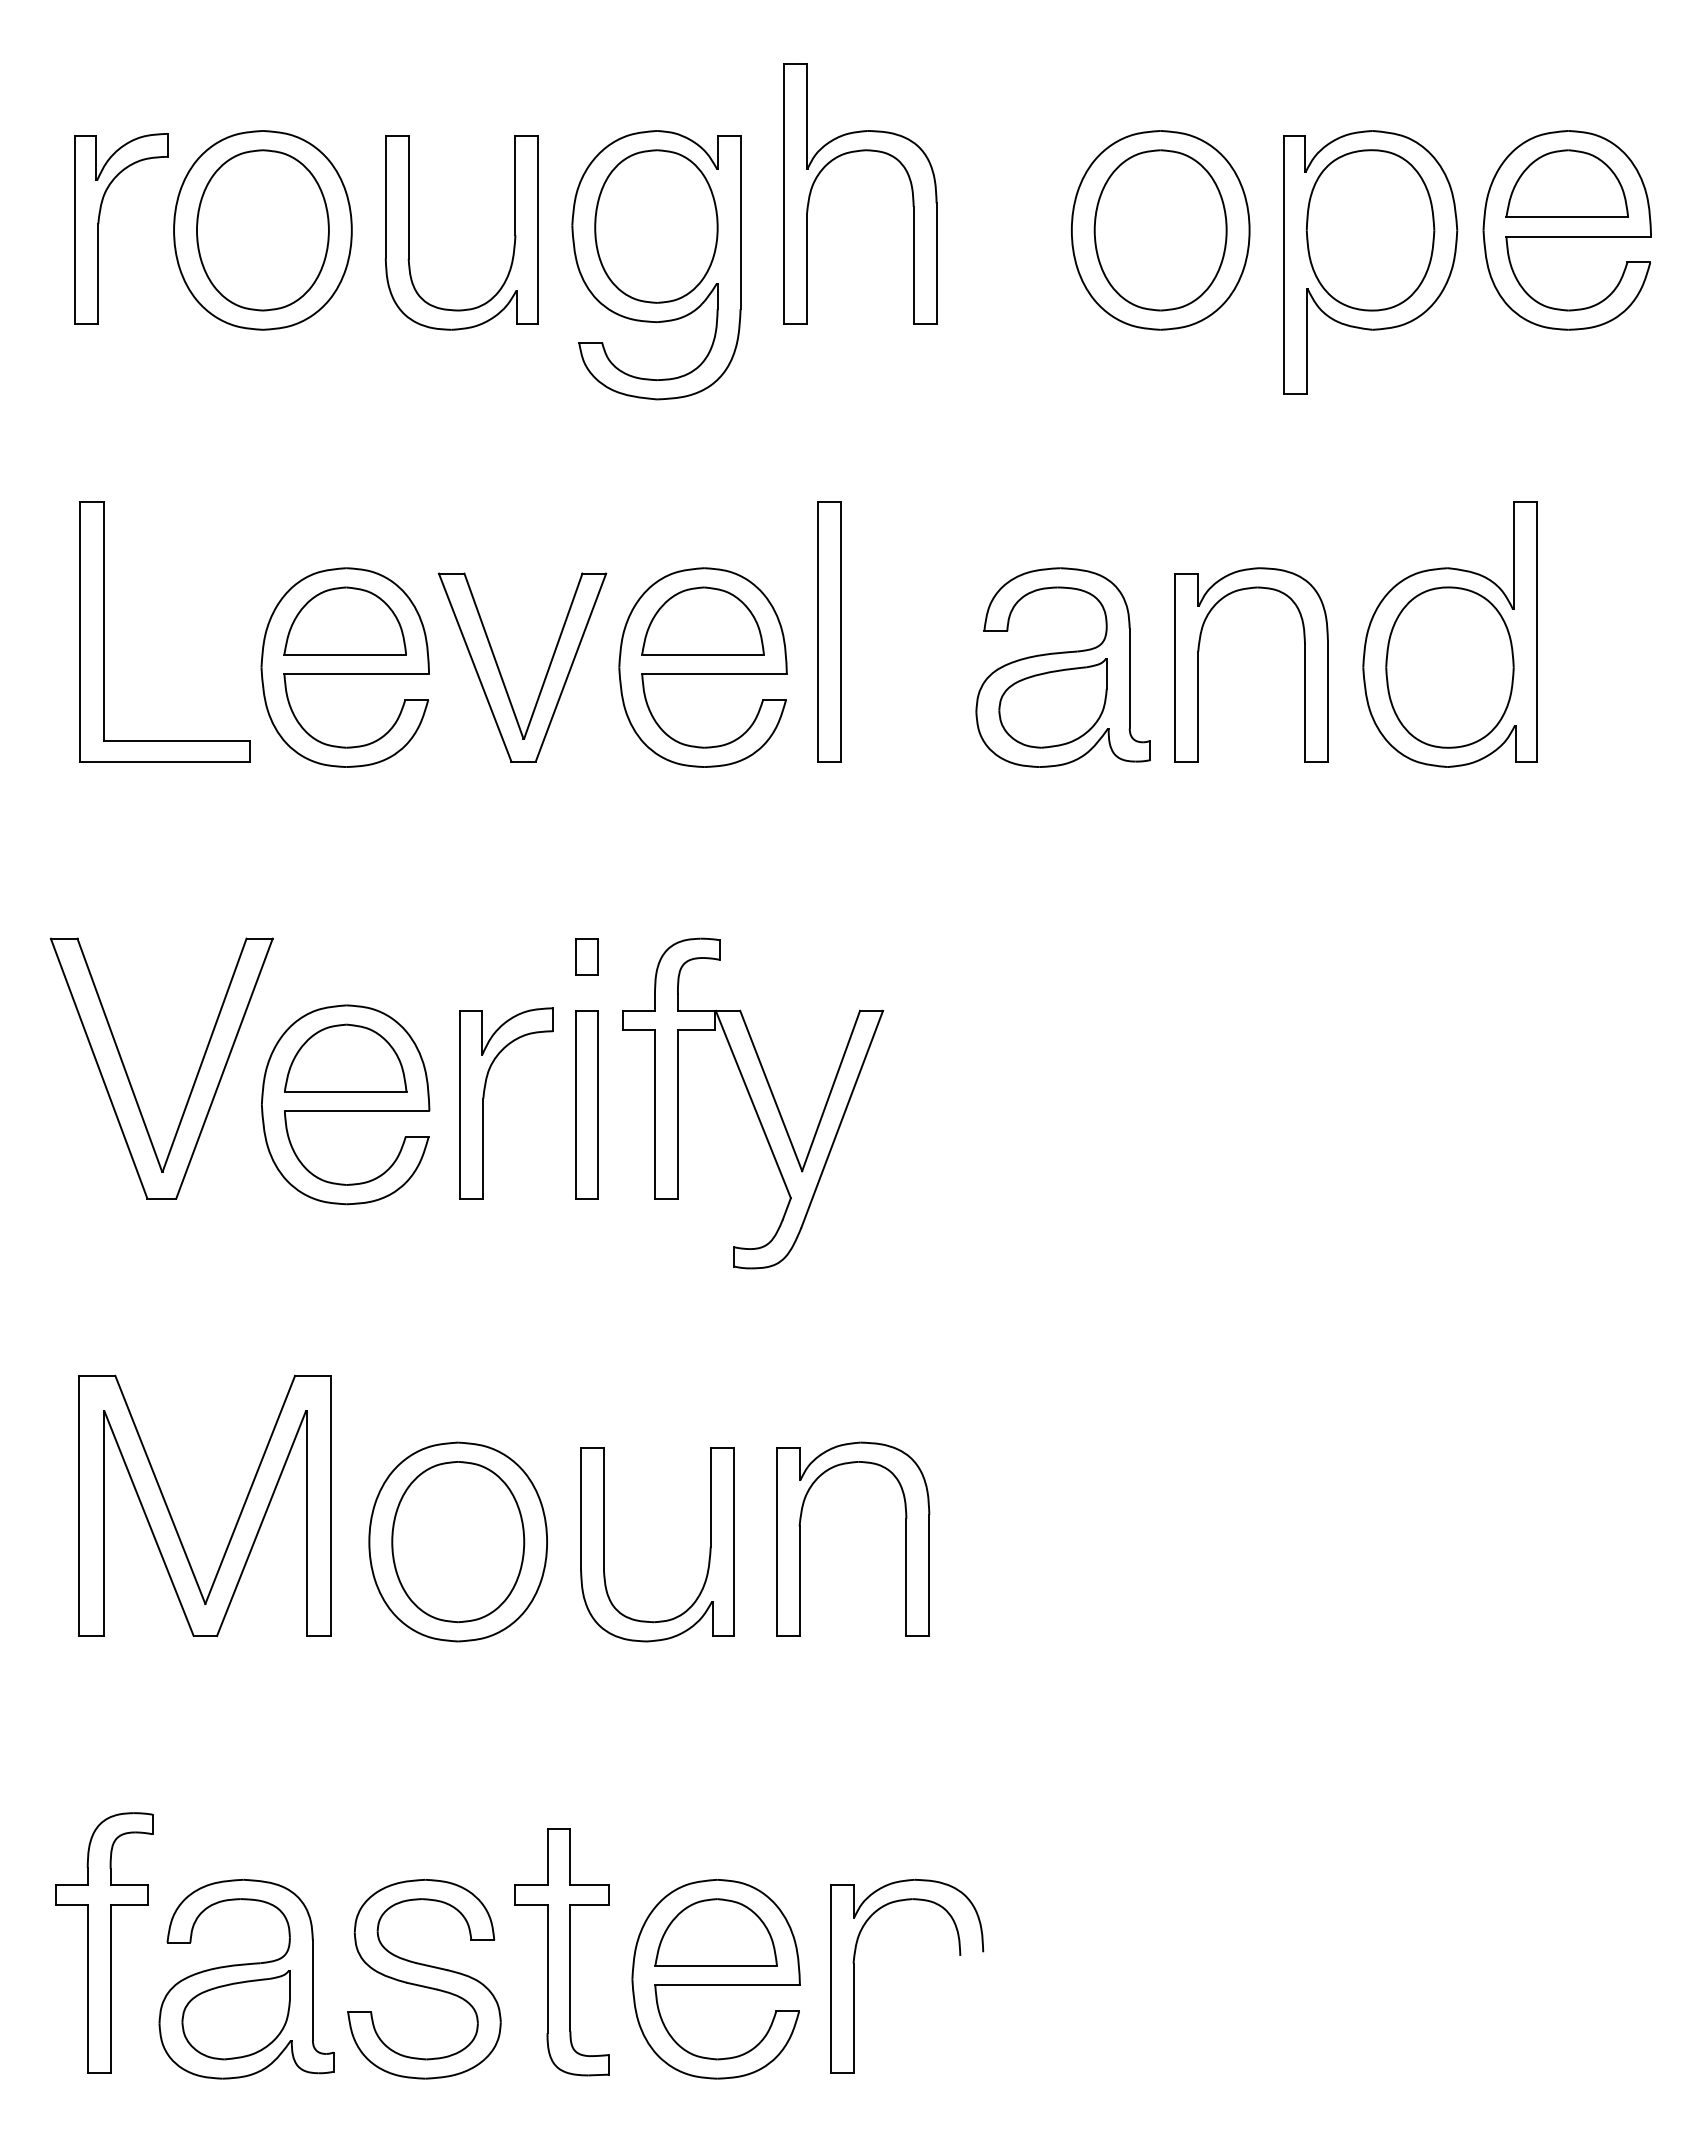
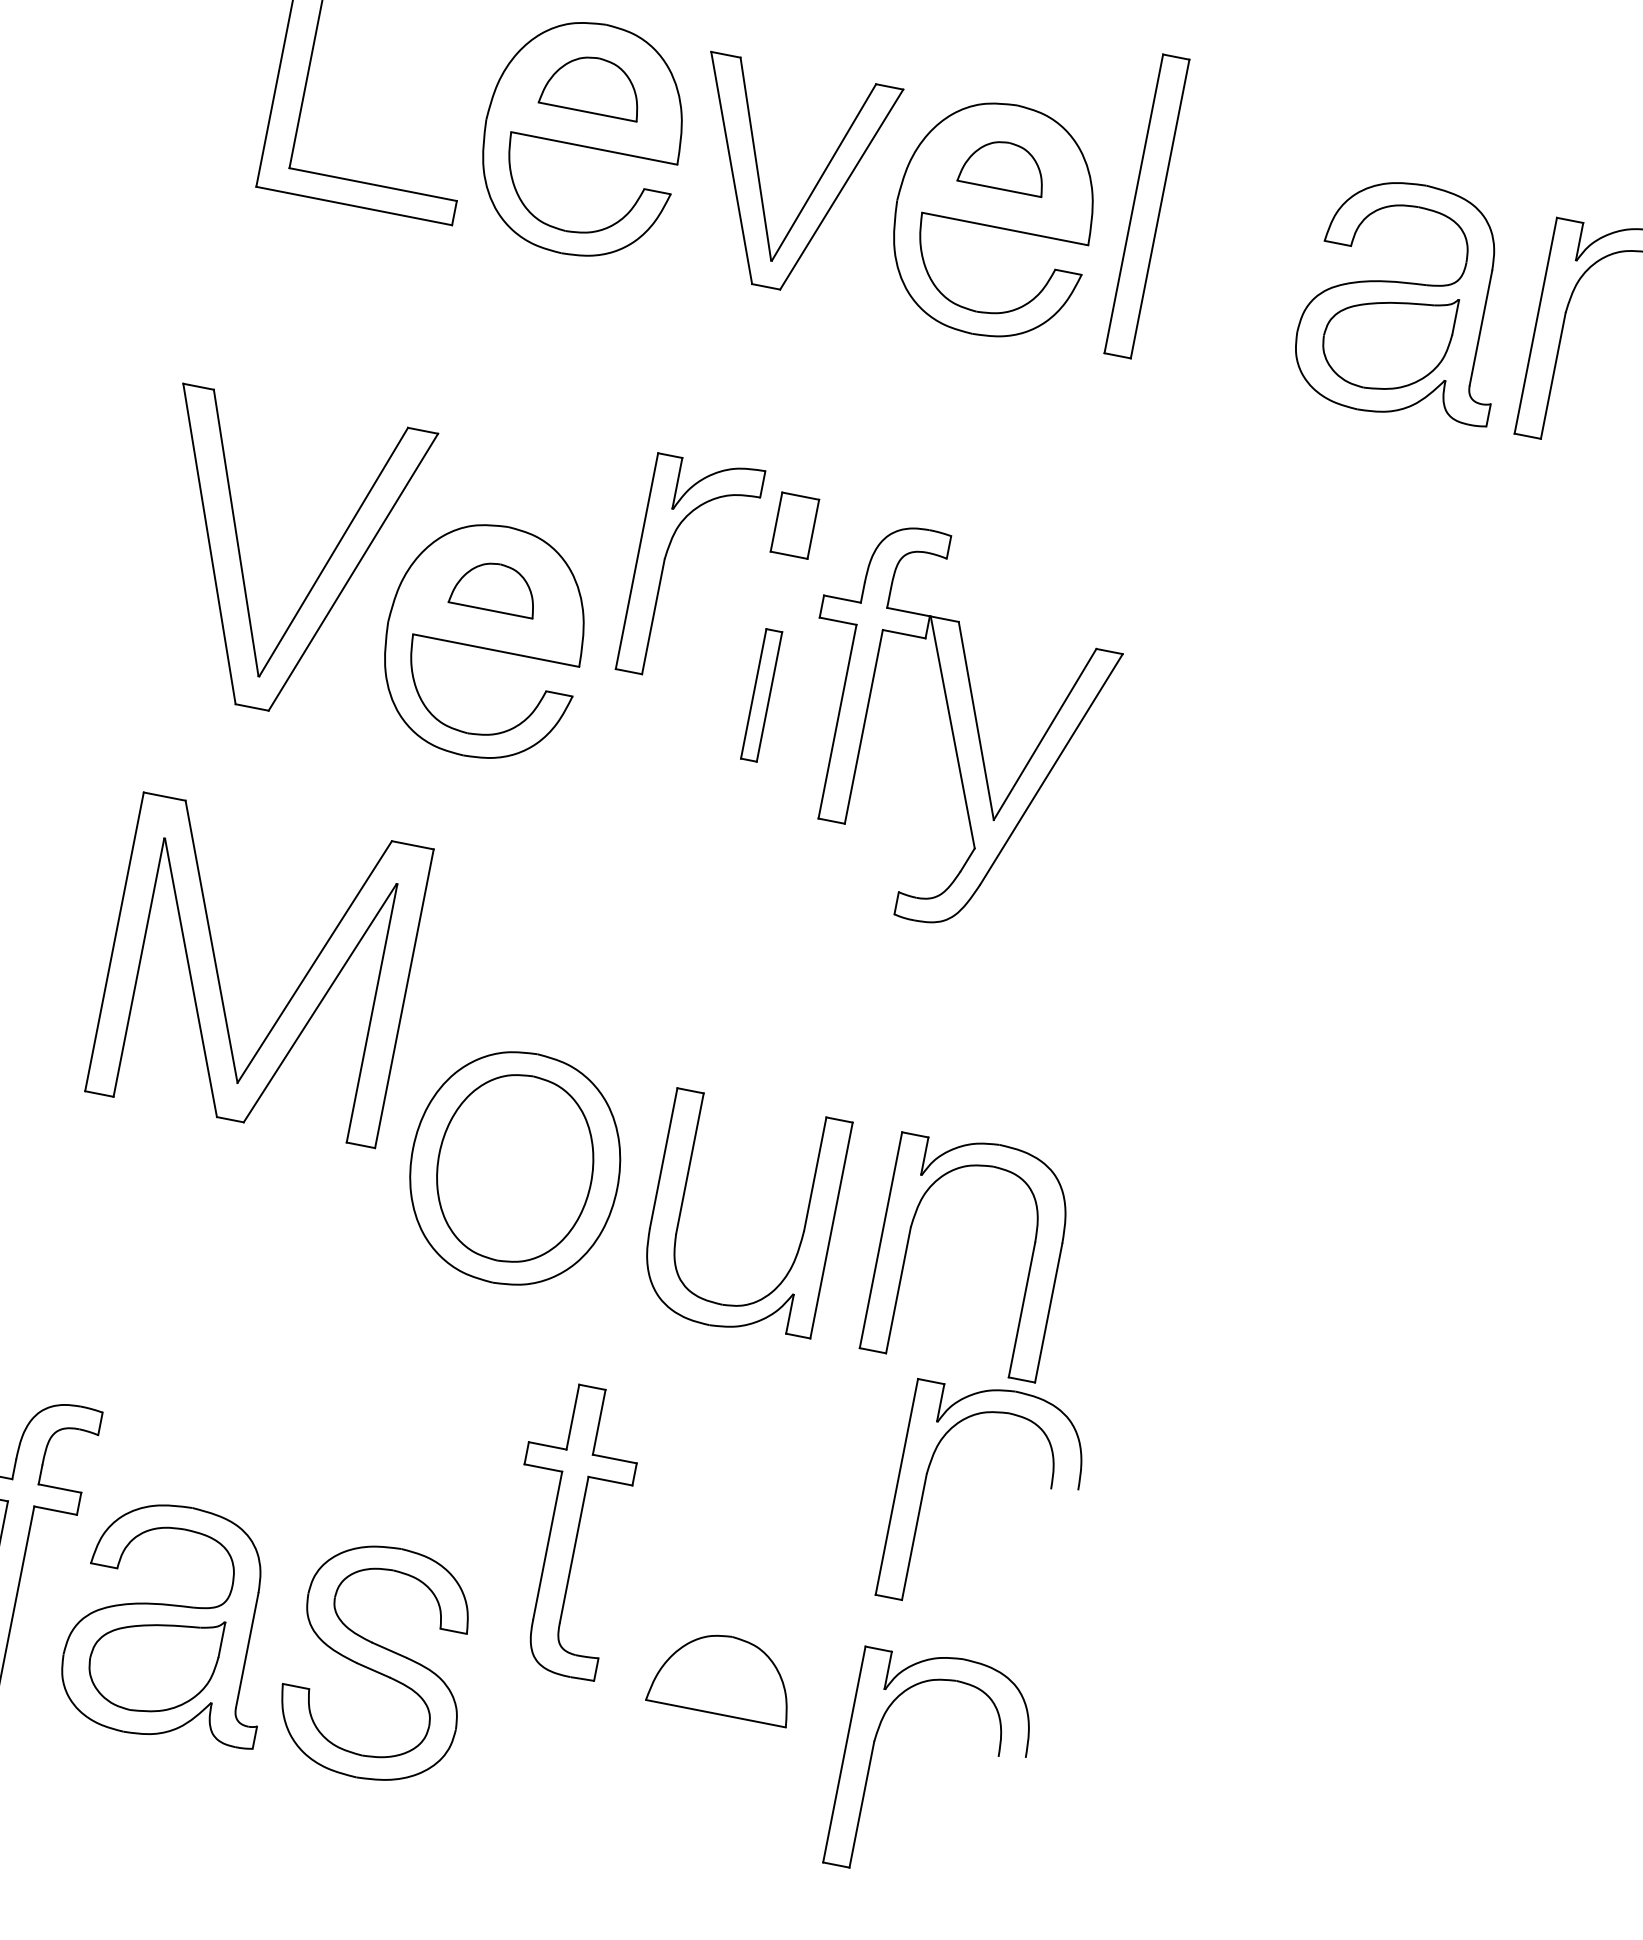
part: (344, 620) -> (592, 84), size x0.7
part: (702, 620) -> (1003, 165), size x0.6
part: (586, 956) -> (794, 524), size x1.4
part: (345, 1057) -> (494, 586), size x0.6
part: (484, 1098) -> (666, 559), moved
part: (586, 1104) -> (761, 694), size x0.6
part: (172, 1517) -> (219, 976), moved
part: (854, 1743) -> (924, 1489), added
part: (561, 1952) -> (567, 1529), moved
part: (715, 1979) -> (712, 1728), removed

